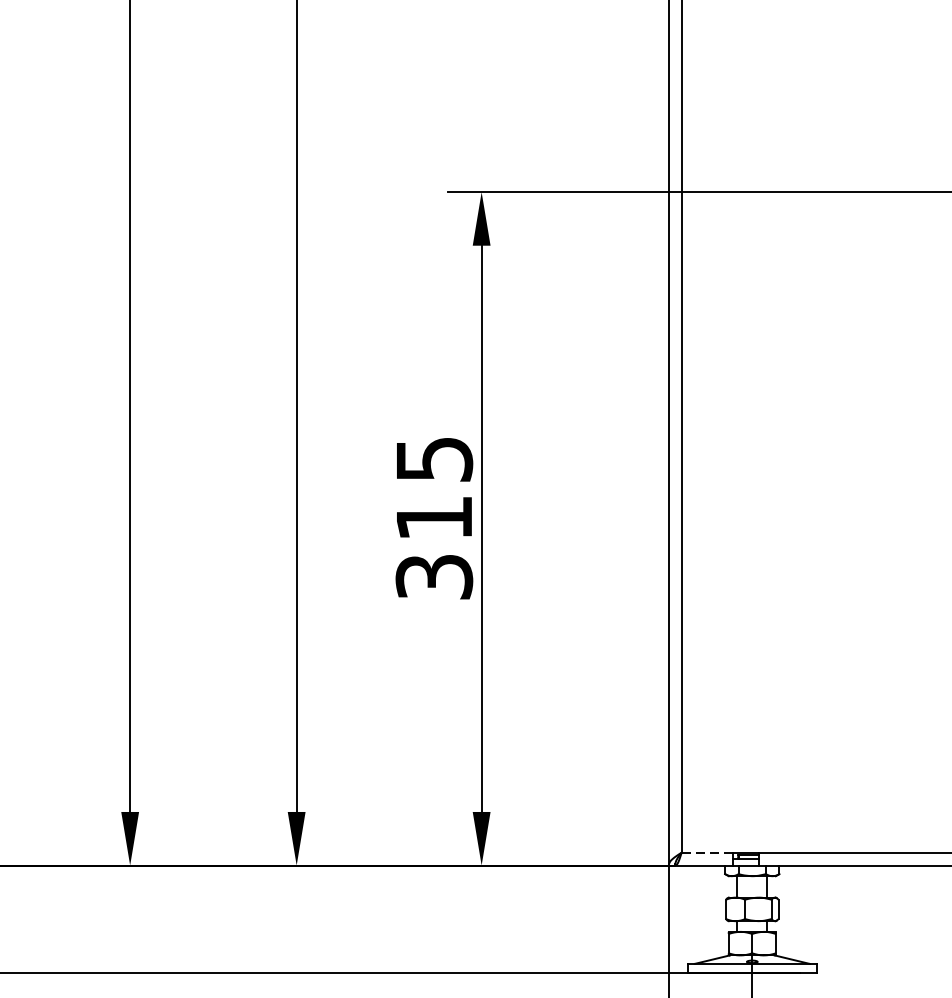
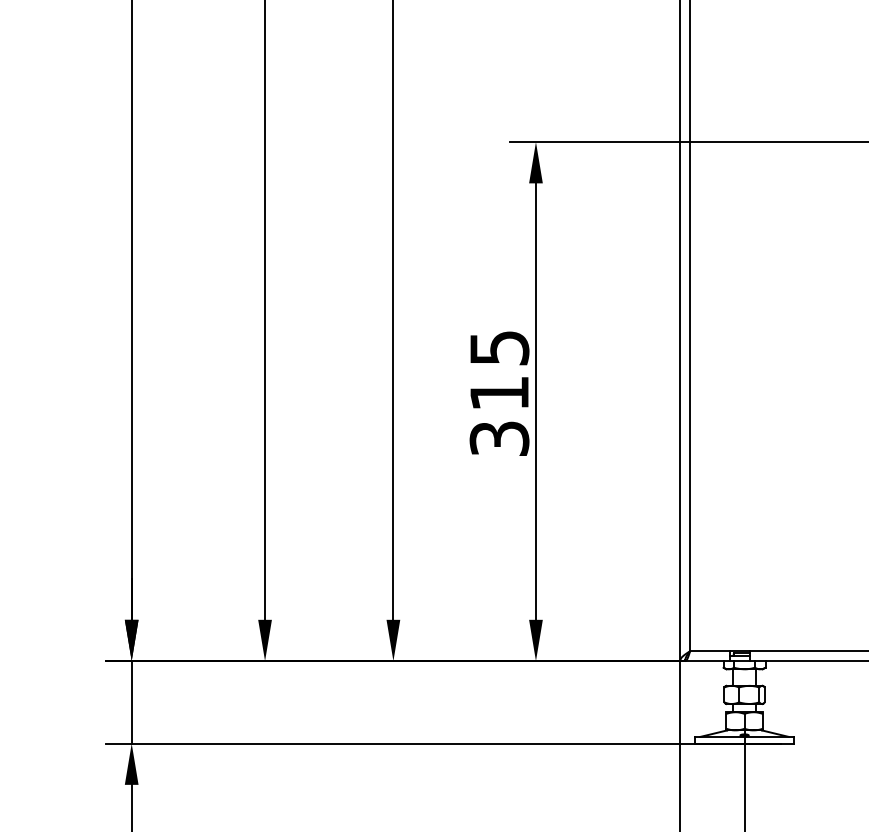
line: (706, 853) -> (709, 651), dashed -> solid

